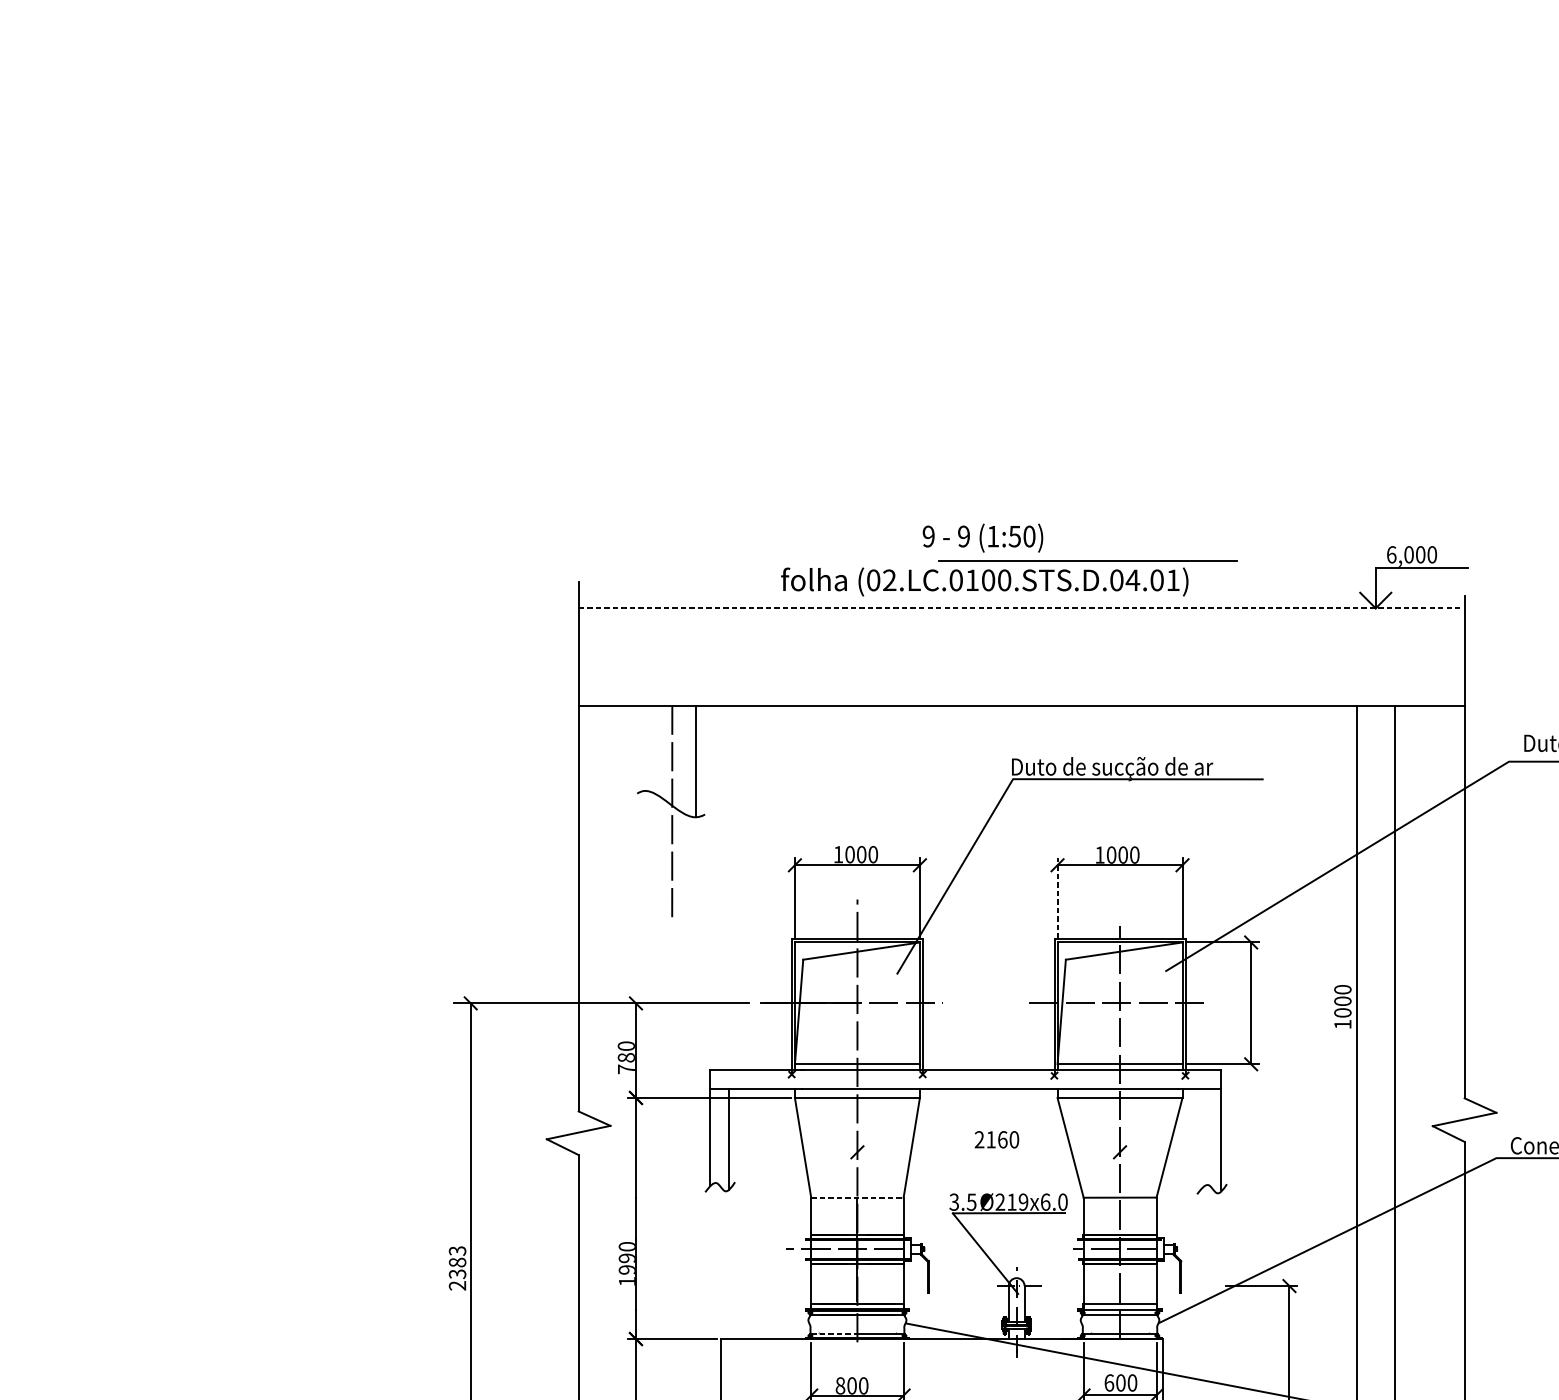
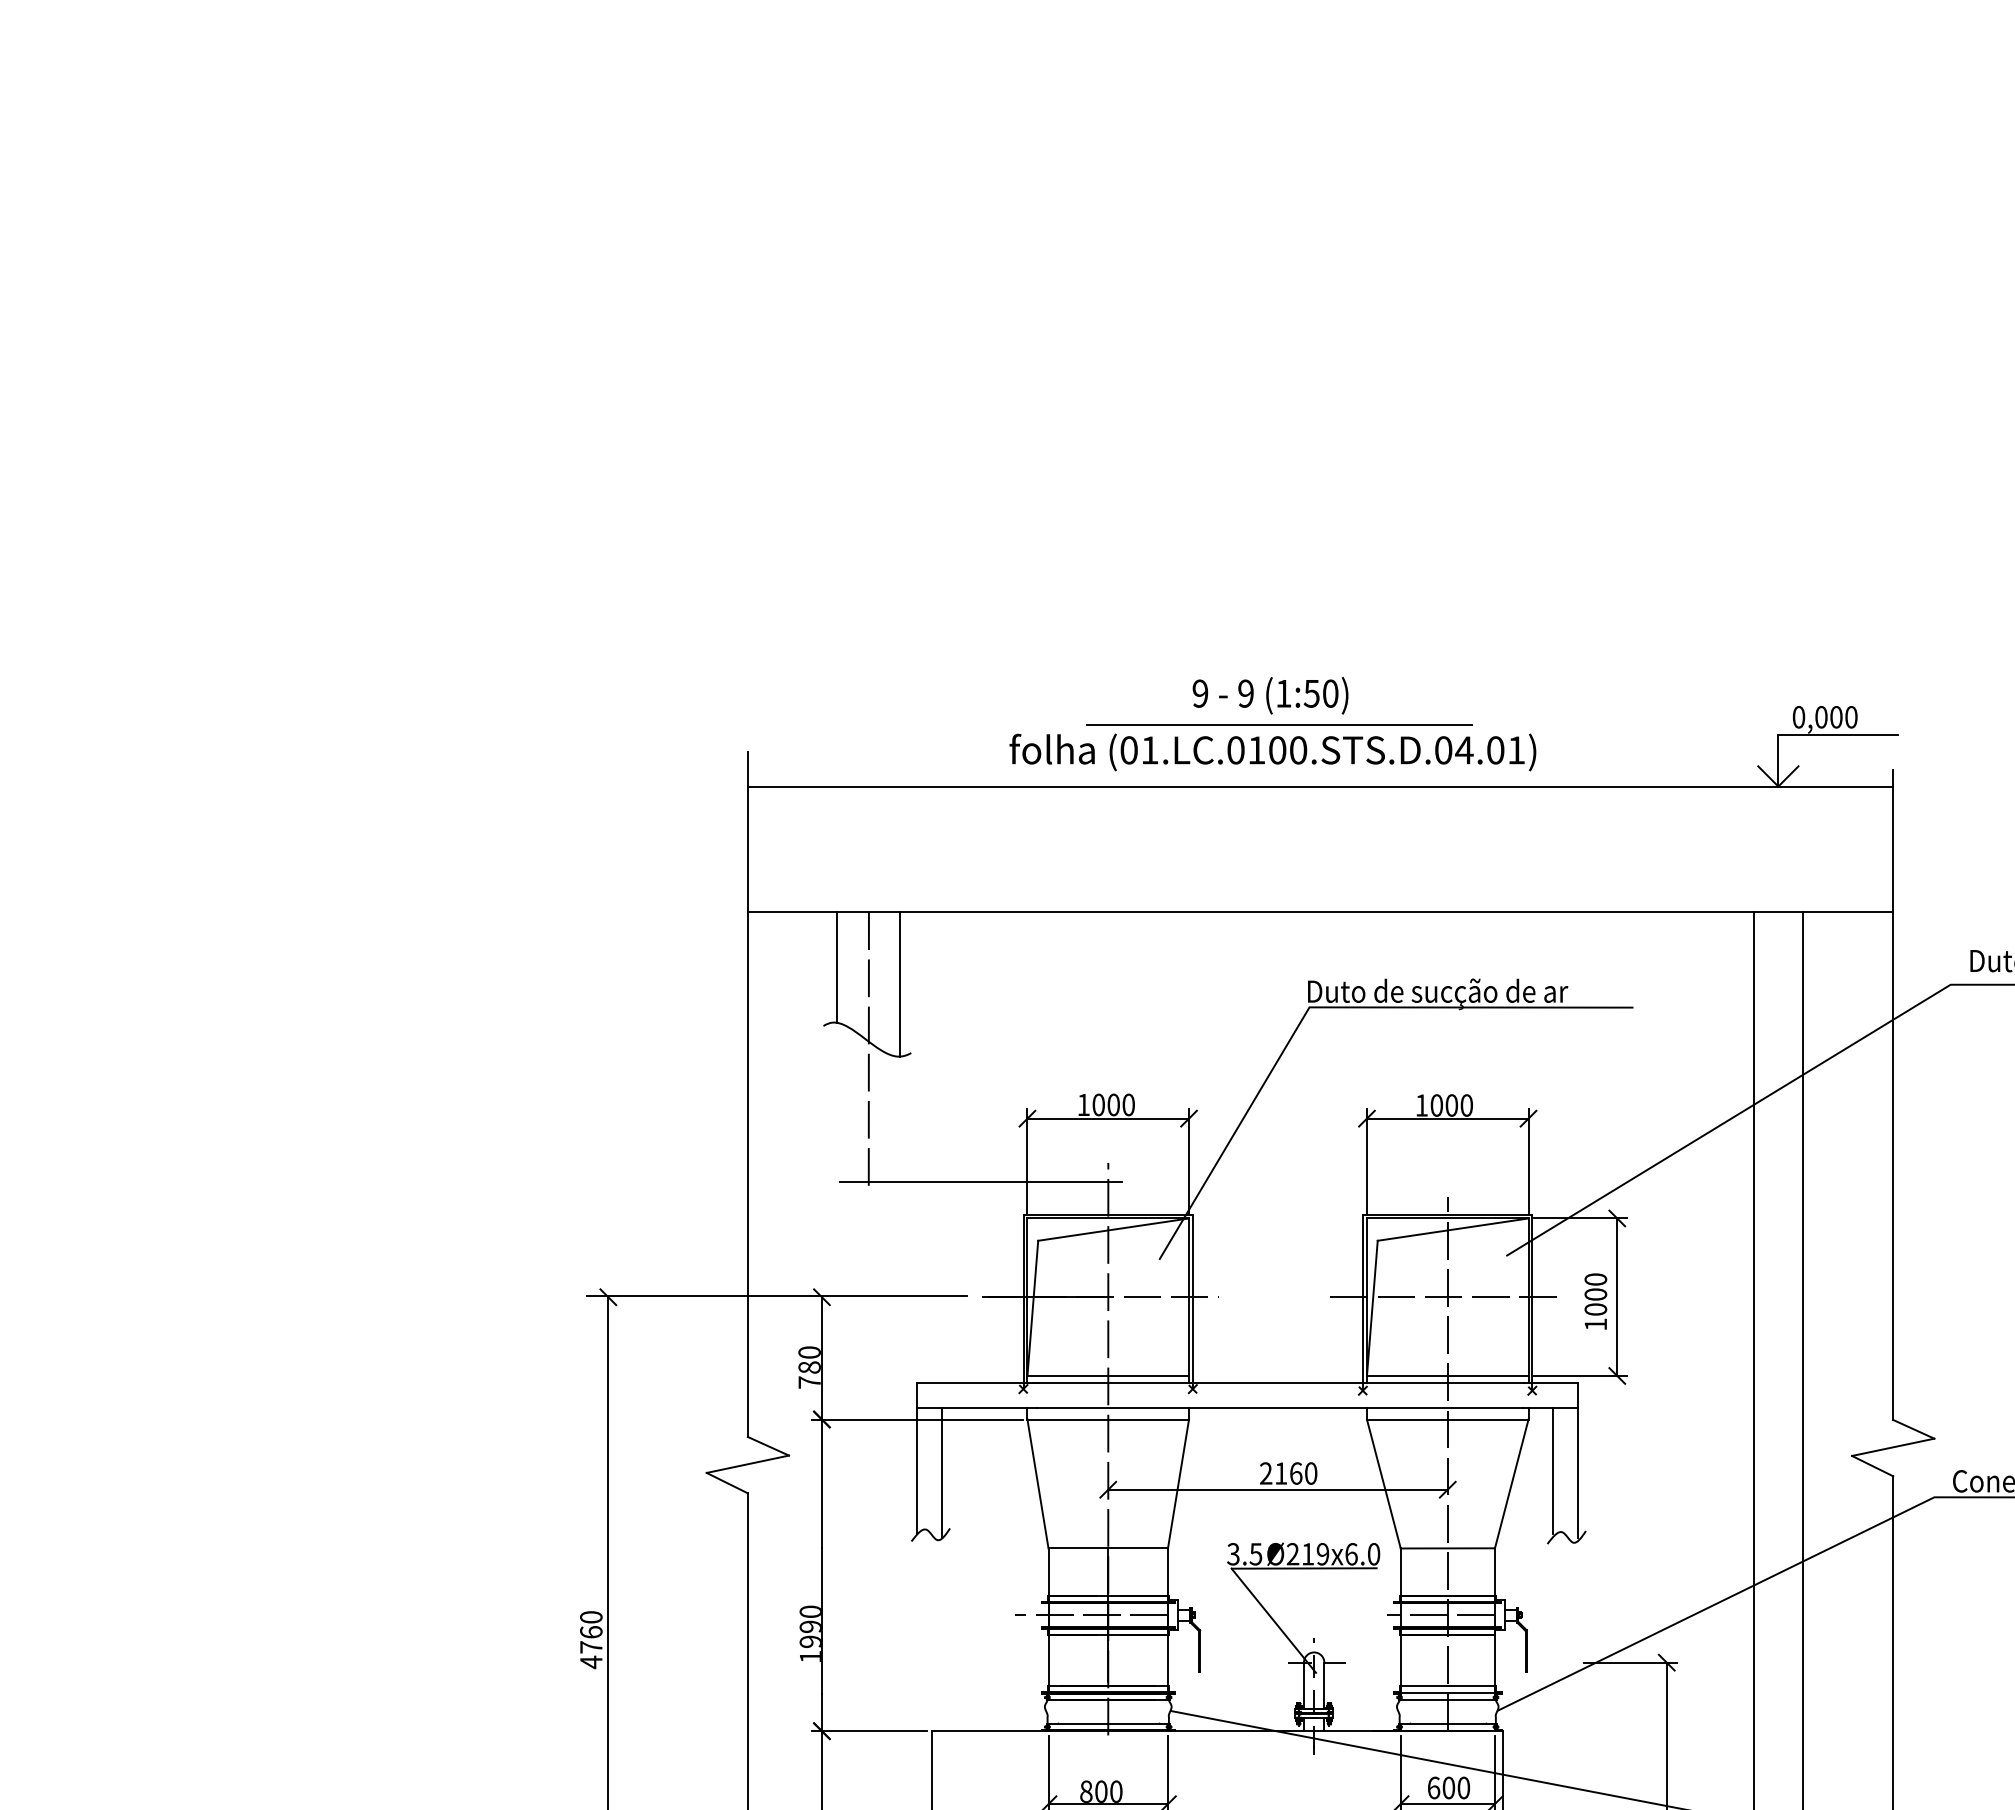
text: (1391, 554) -> (1798, 717), 6,000 -> 0,000
line: (1088, 560) -> (1279, 724), moved
text: (889, 580) -> (1149, 750), (02.L -> (01.L
line: (1021, 608) -> (1320, 786), dashed -> solid
line: (647, 748) -> (836, 967), added
line: (1057, 897) -> (1366, 1160), dashed -> solid
line: (758, 914) -> (980, 1182), added
text: (1342, 1006) -> (1595, 1301), moved
line: (1201, 1137) -> (1552, 1470), added
line: (988, 1152) -> (1277, 1489), added
line: (857, 1197) -> (1108, 1548), dashed -> solid
text: (457, 1268) -> (591, 1640), 2383 -> 4760
line: (834, 1333) -> (1078, 1724), dashed -> solid

